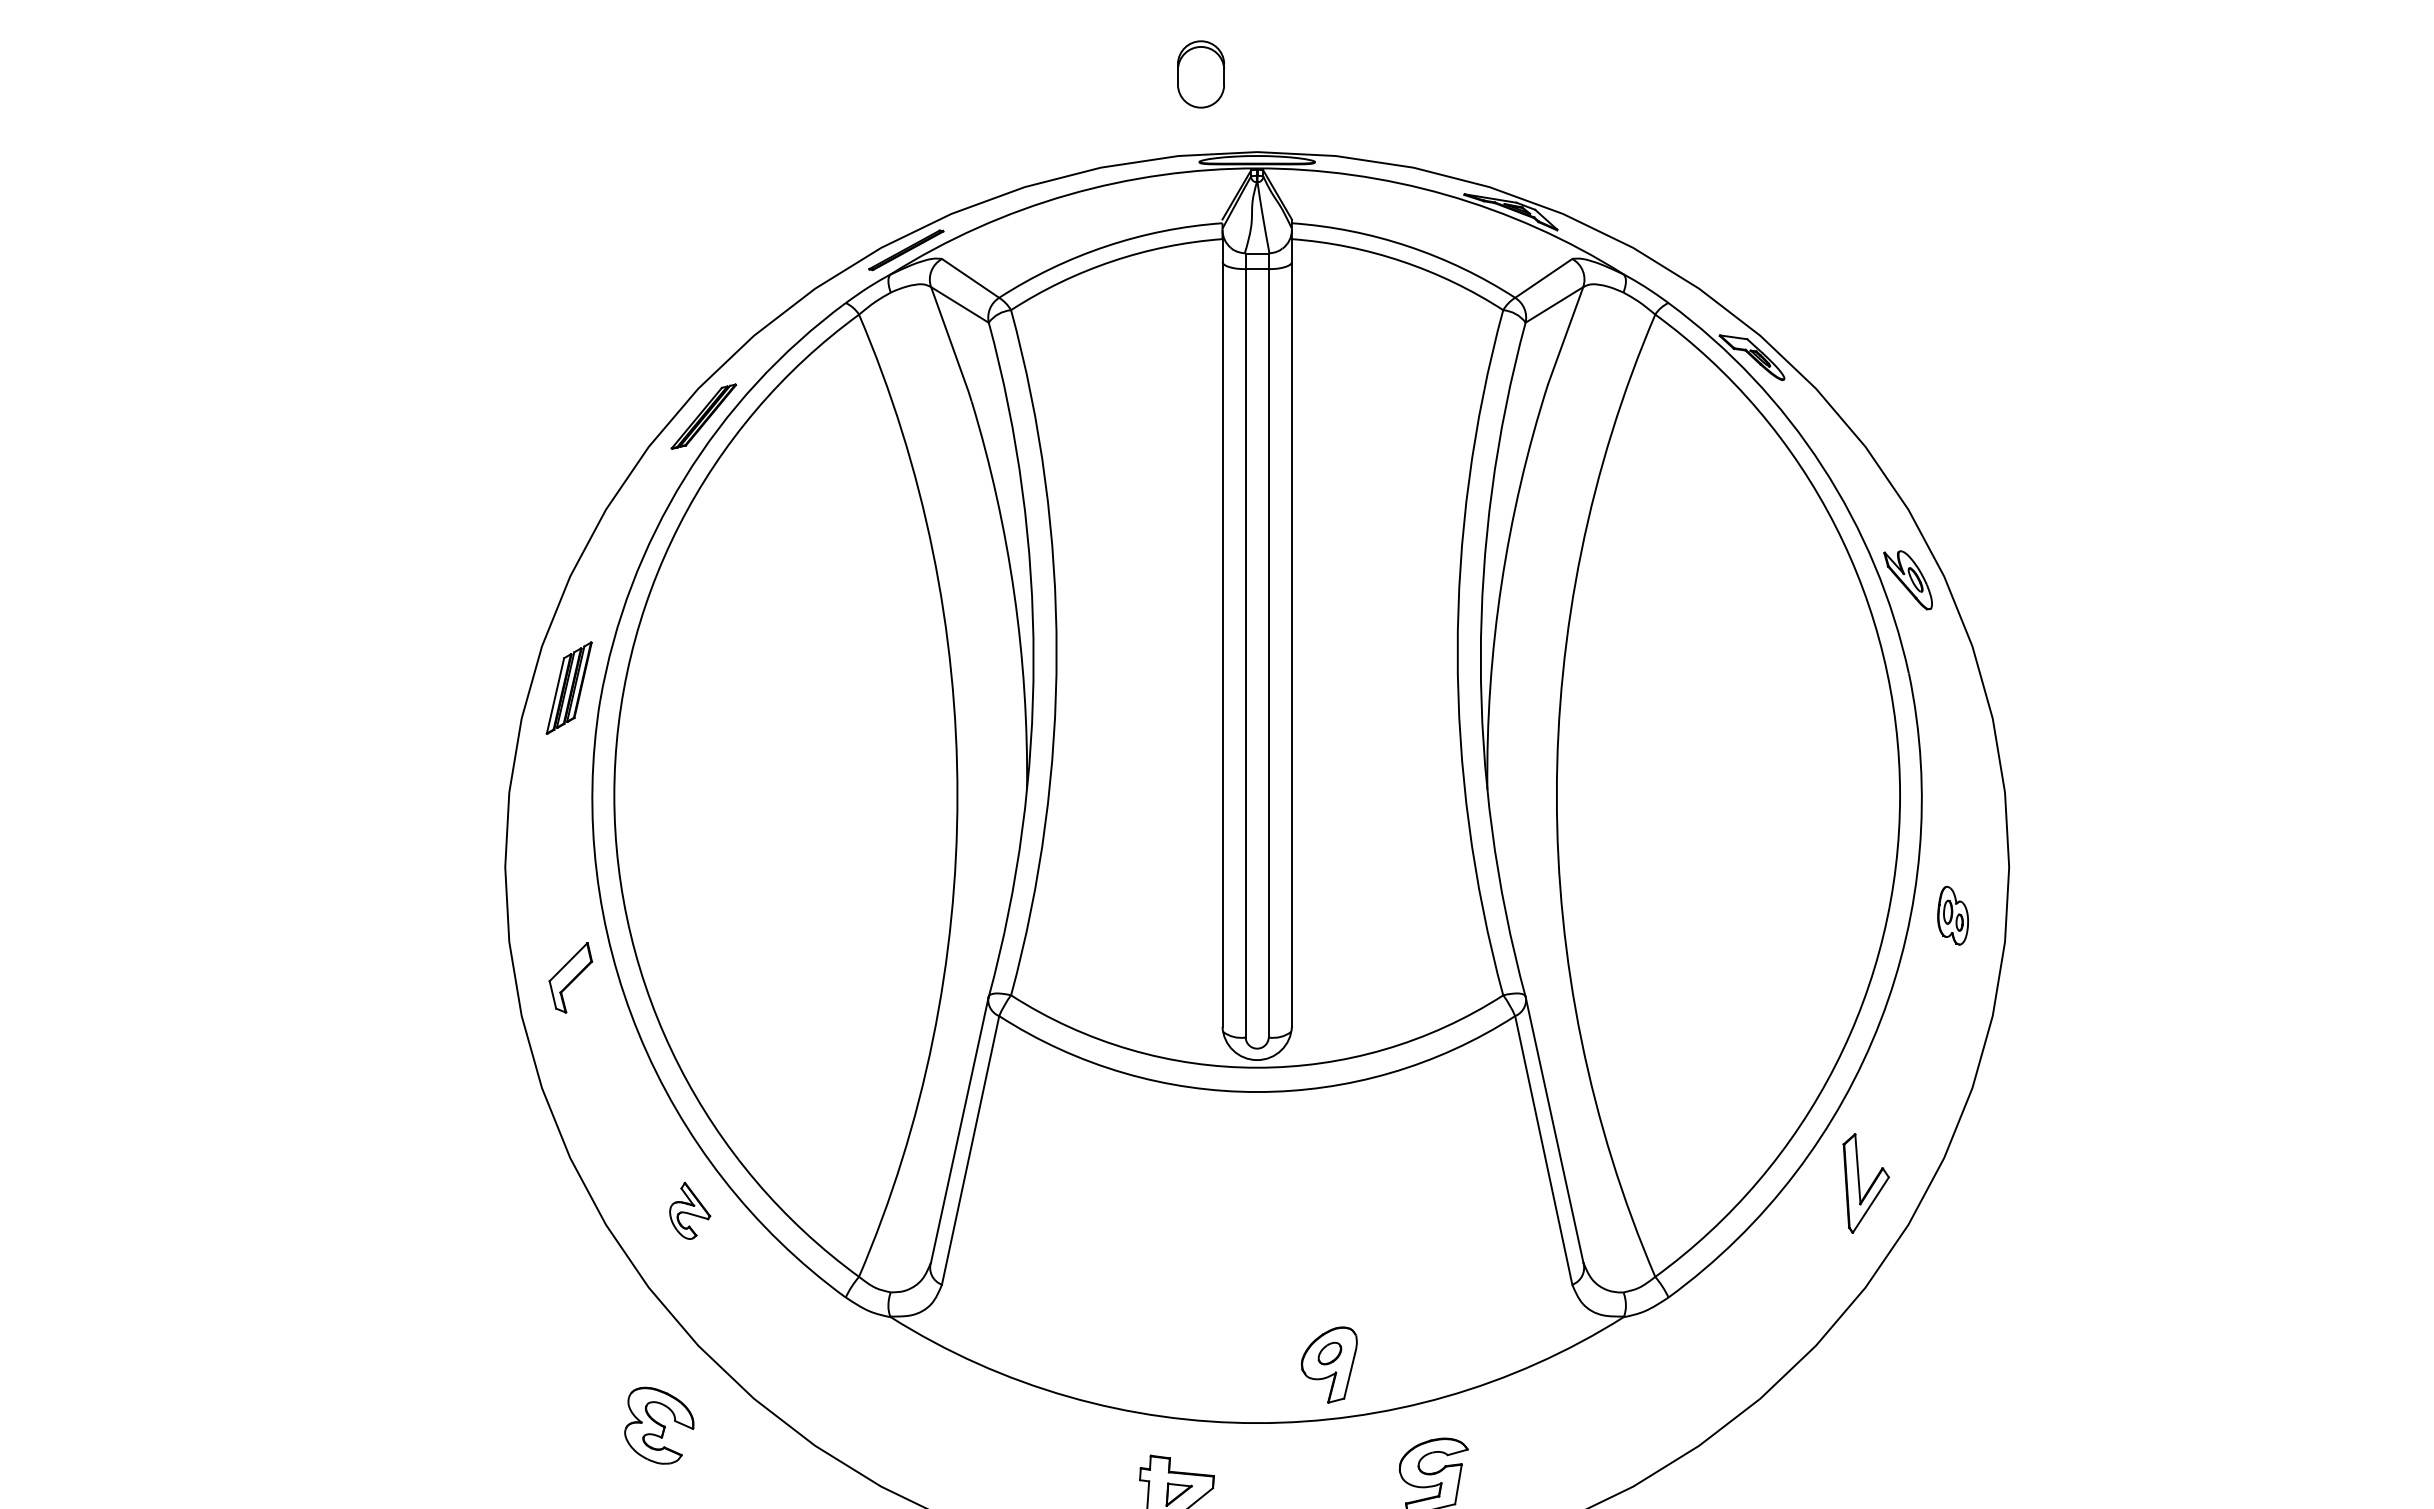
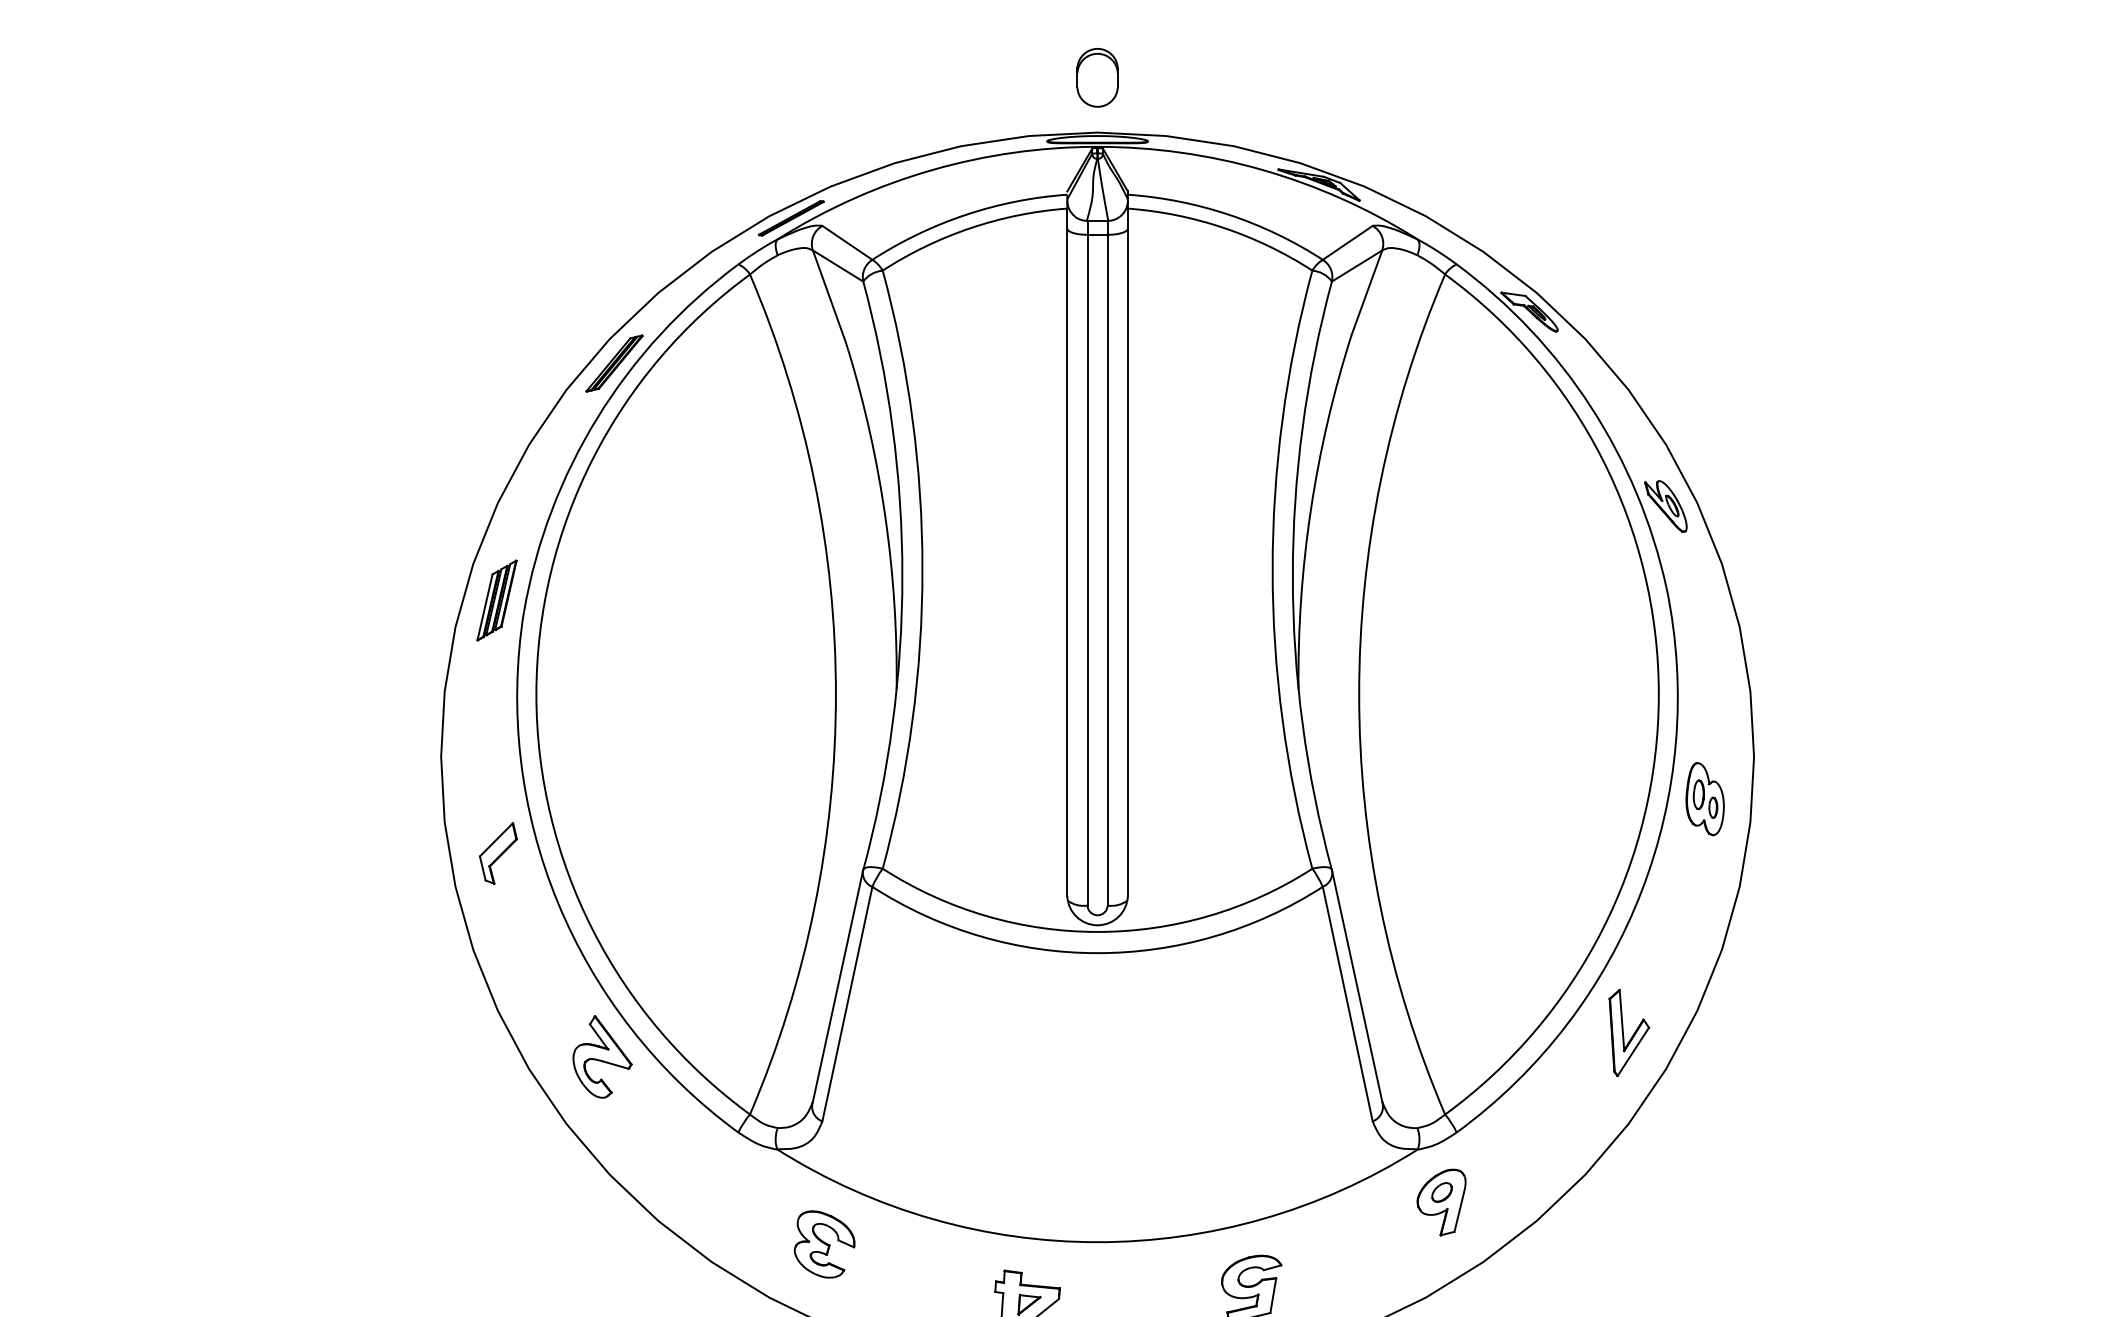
part: (1200, 74) -> (1097, 77), moved
part: (1952, 916) -> (1704, 799), size x1.43
part: (690, 1210) -> (602, 1056), size x1.67
part: (1329, 1365) -> (1441, 1202), moved
part: (659, 1425) -> (824, 1244), moved

